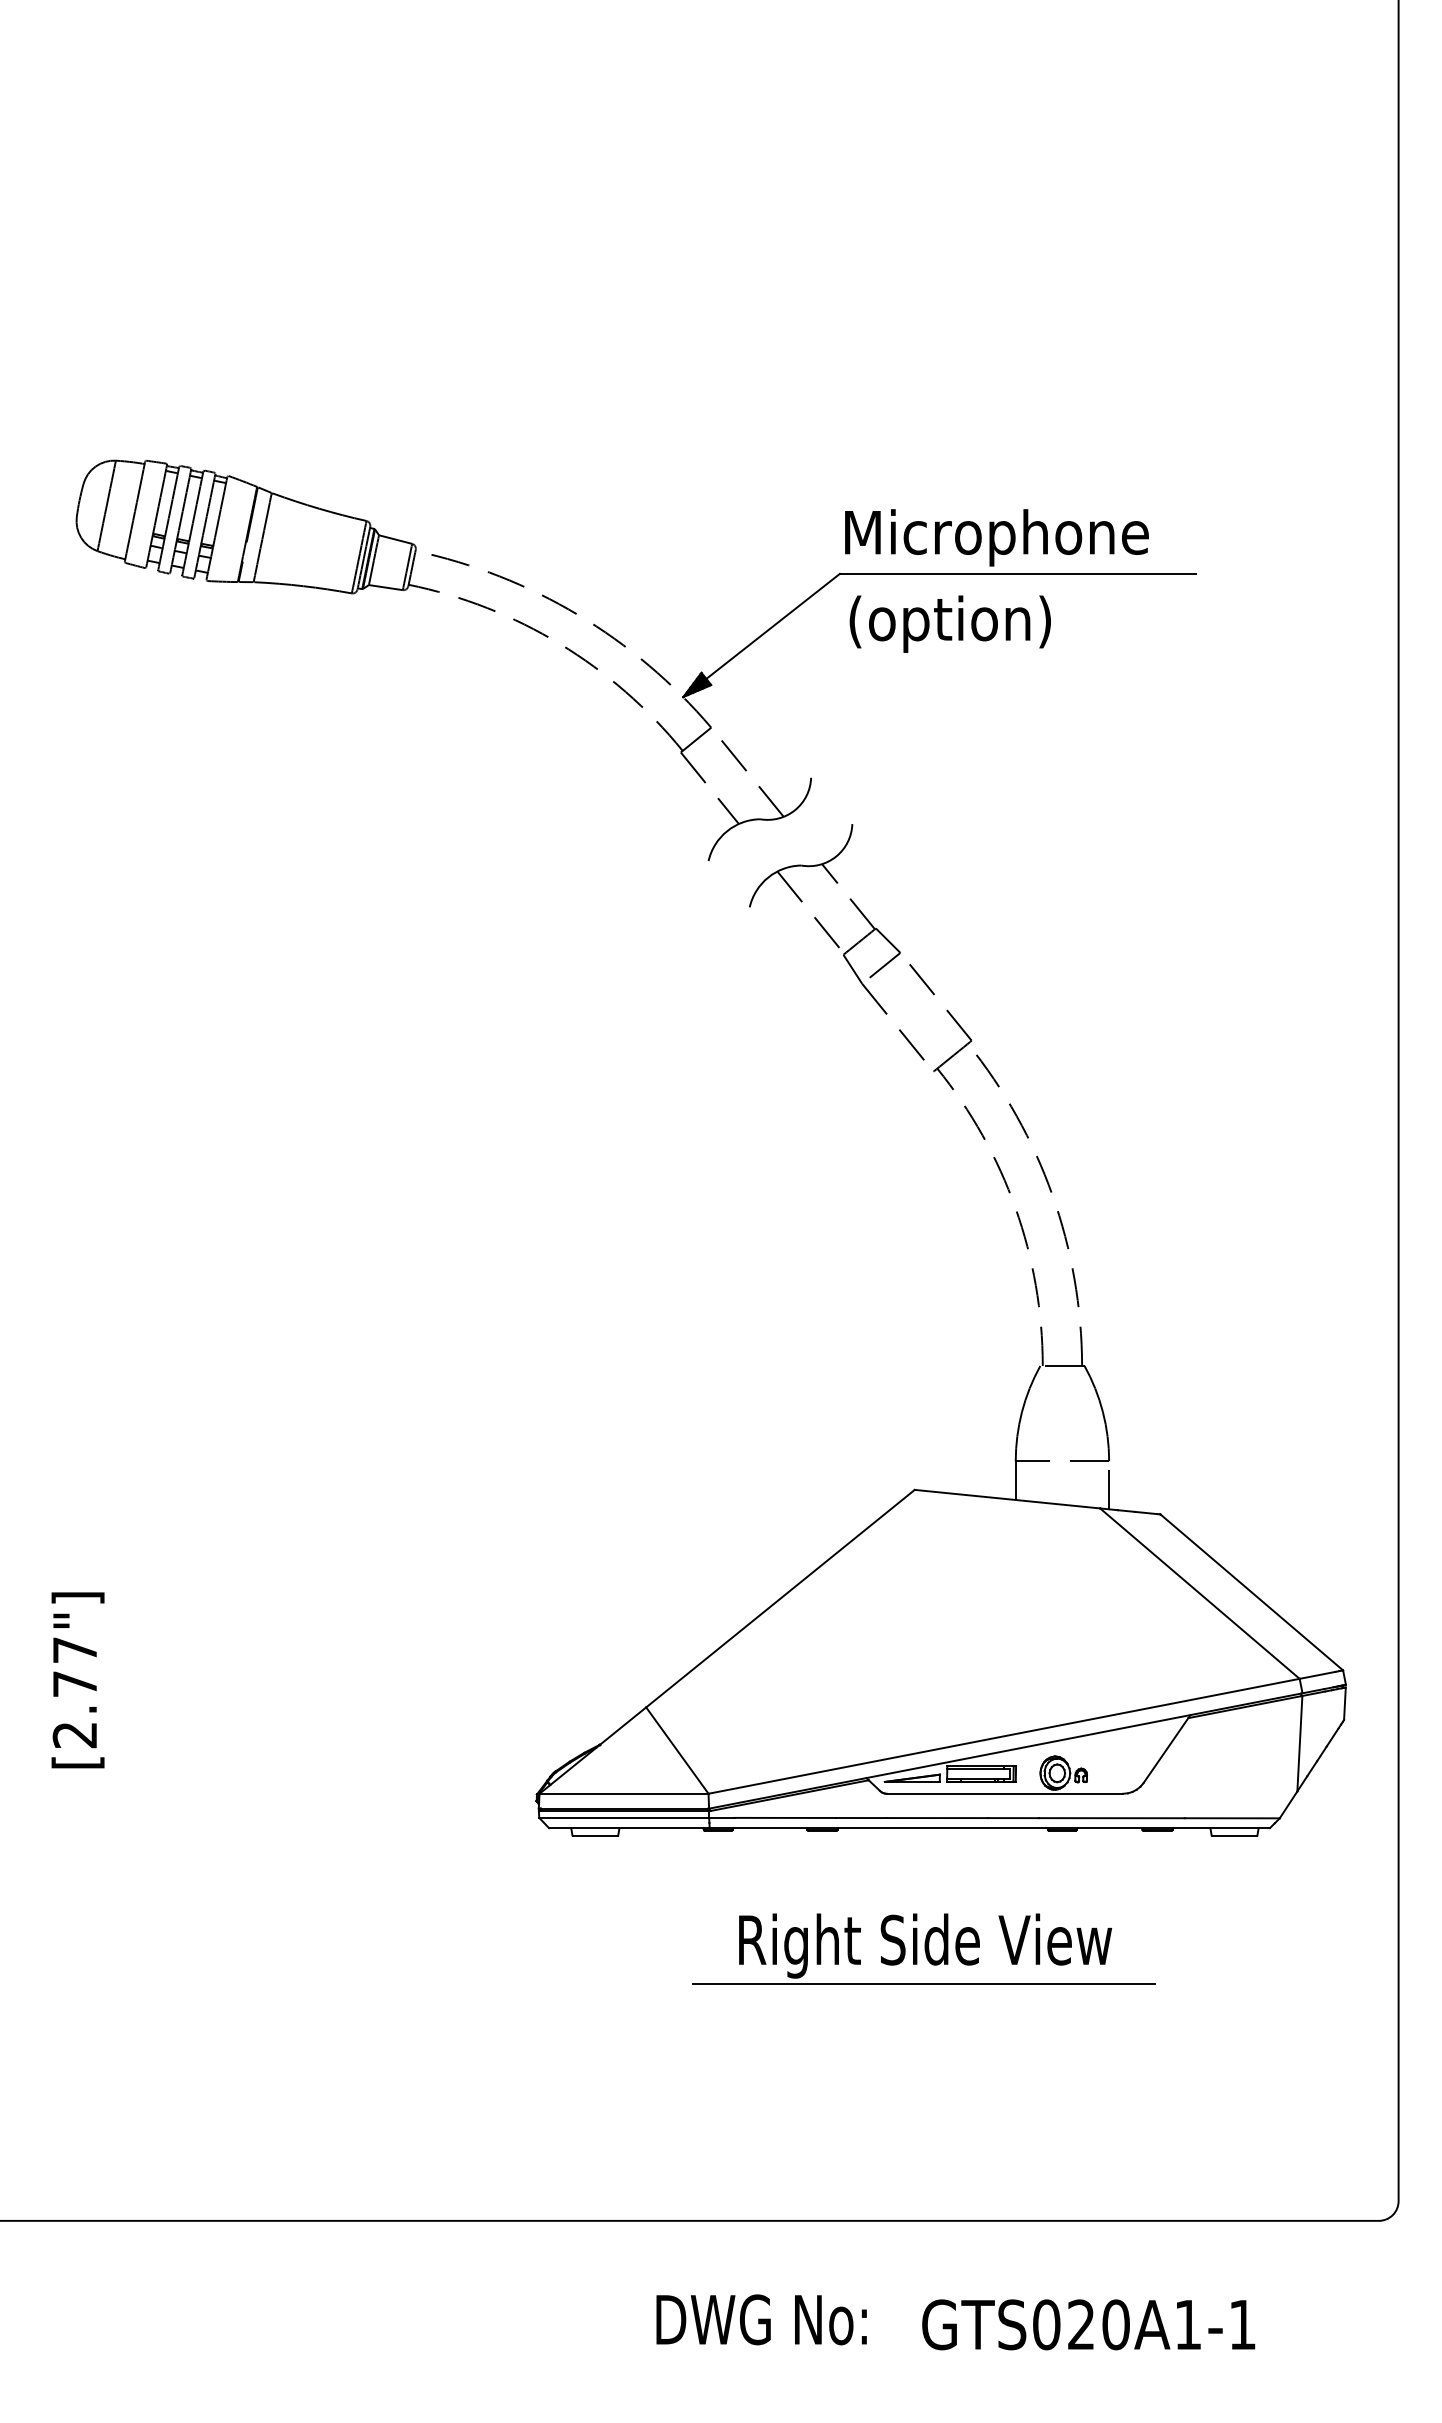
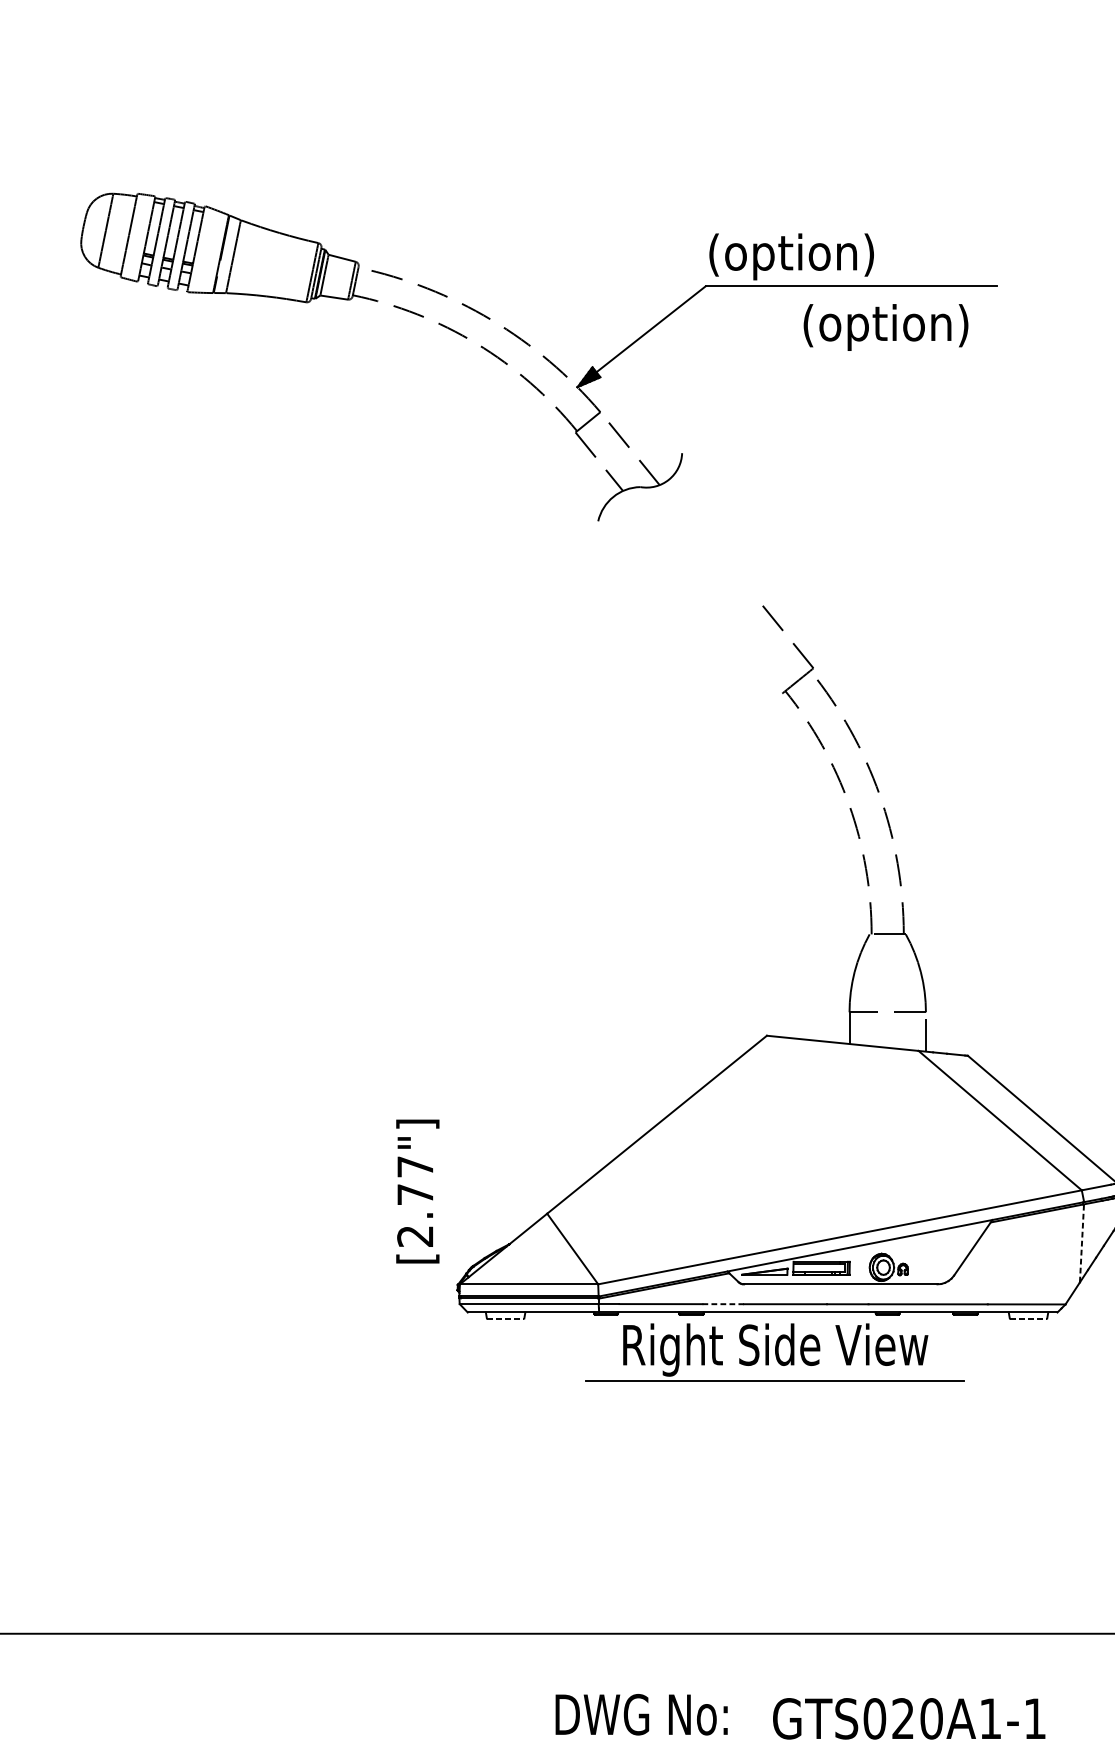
text: (996, 537) -> (833, 256), Microphone -> (option)
text: (949, 623) -> (885, 326), moved
part: (836, 942) -> (702, 587), removed
text: (77, 1680) -> (417, 1191), moved
line: (1299, 1743) -> (1081, 1243), solid -> dashed
line: (861, 1818) -> (723, 1304), solid -> dashed
line: (595, 1835) -> (505, 1318), solid -> dashed
line: (1234, 1835) -> (1028, 1318), solid -> dashed
part: (923, 1948) -> (774, 1352), moved

